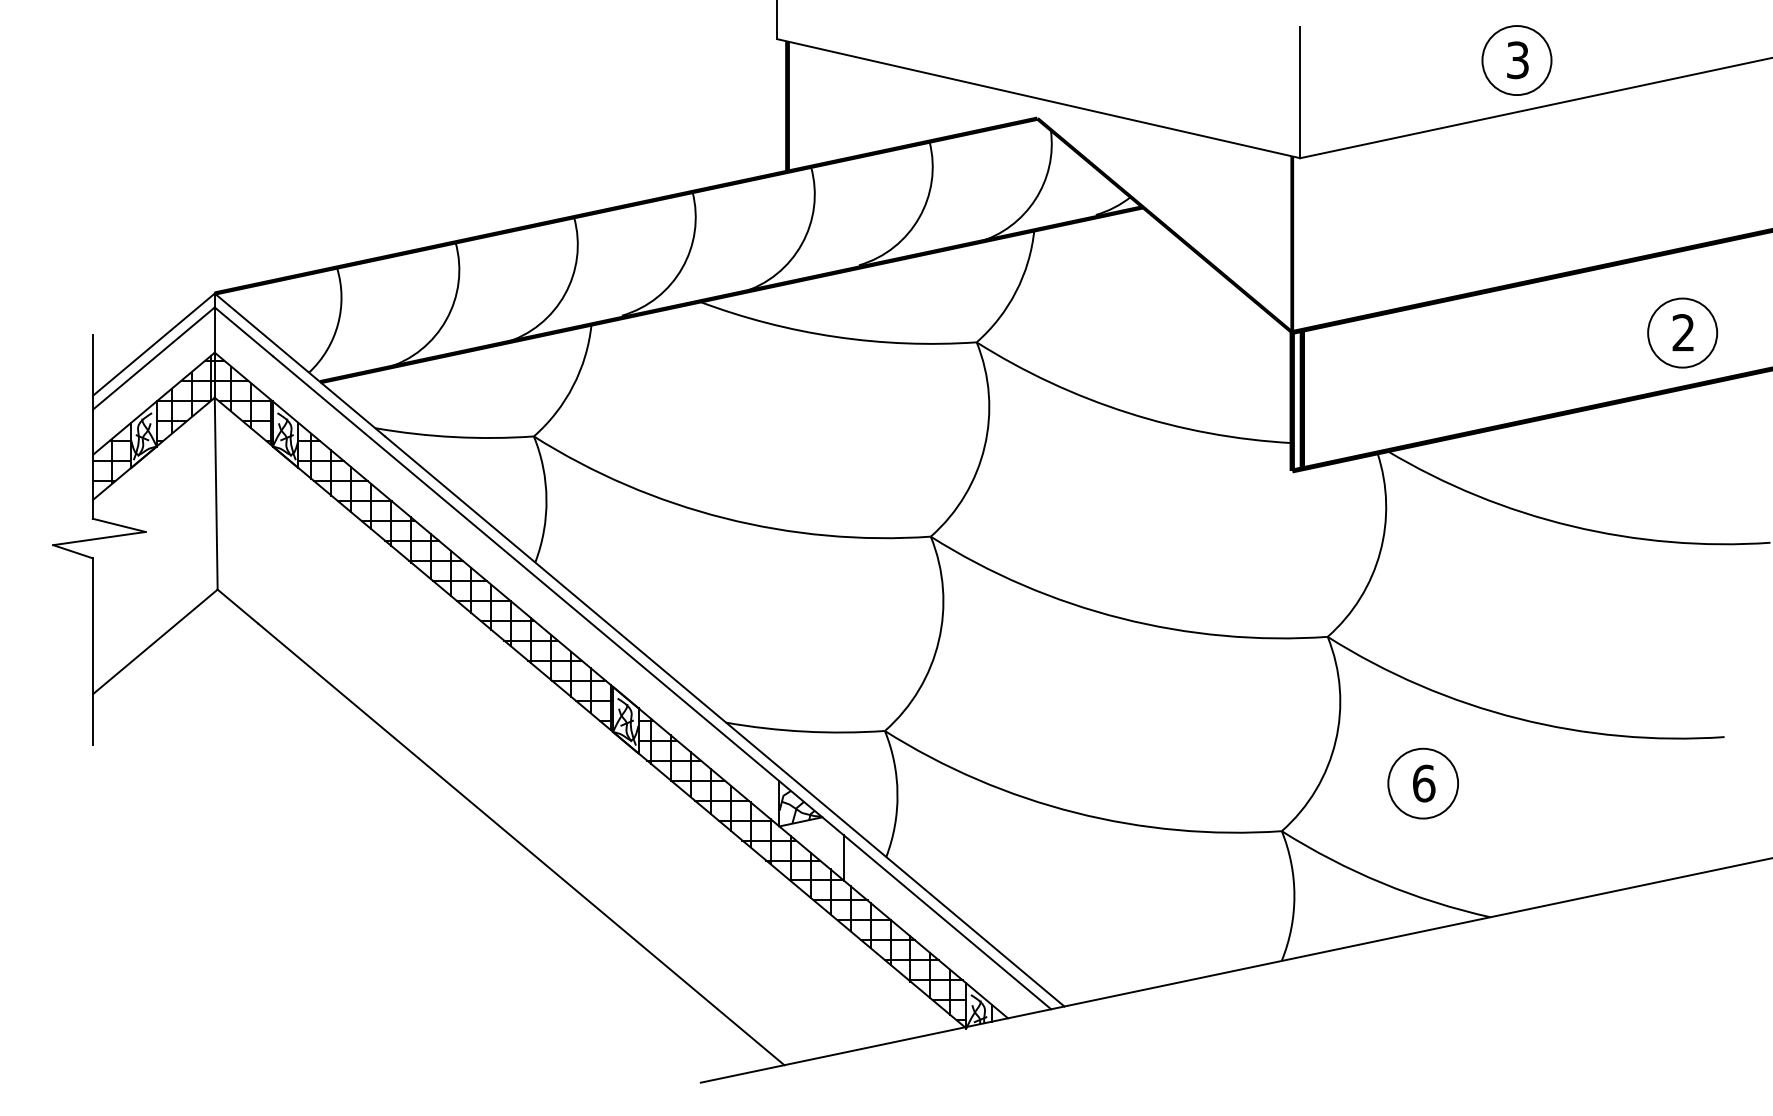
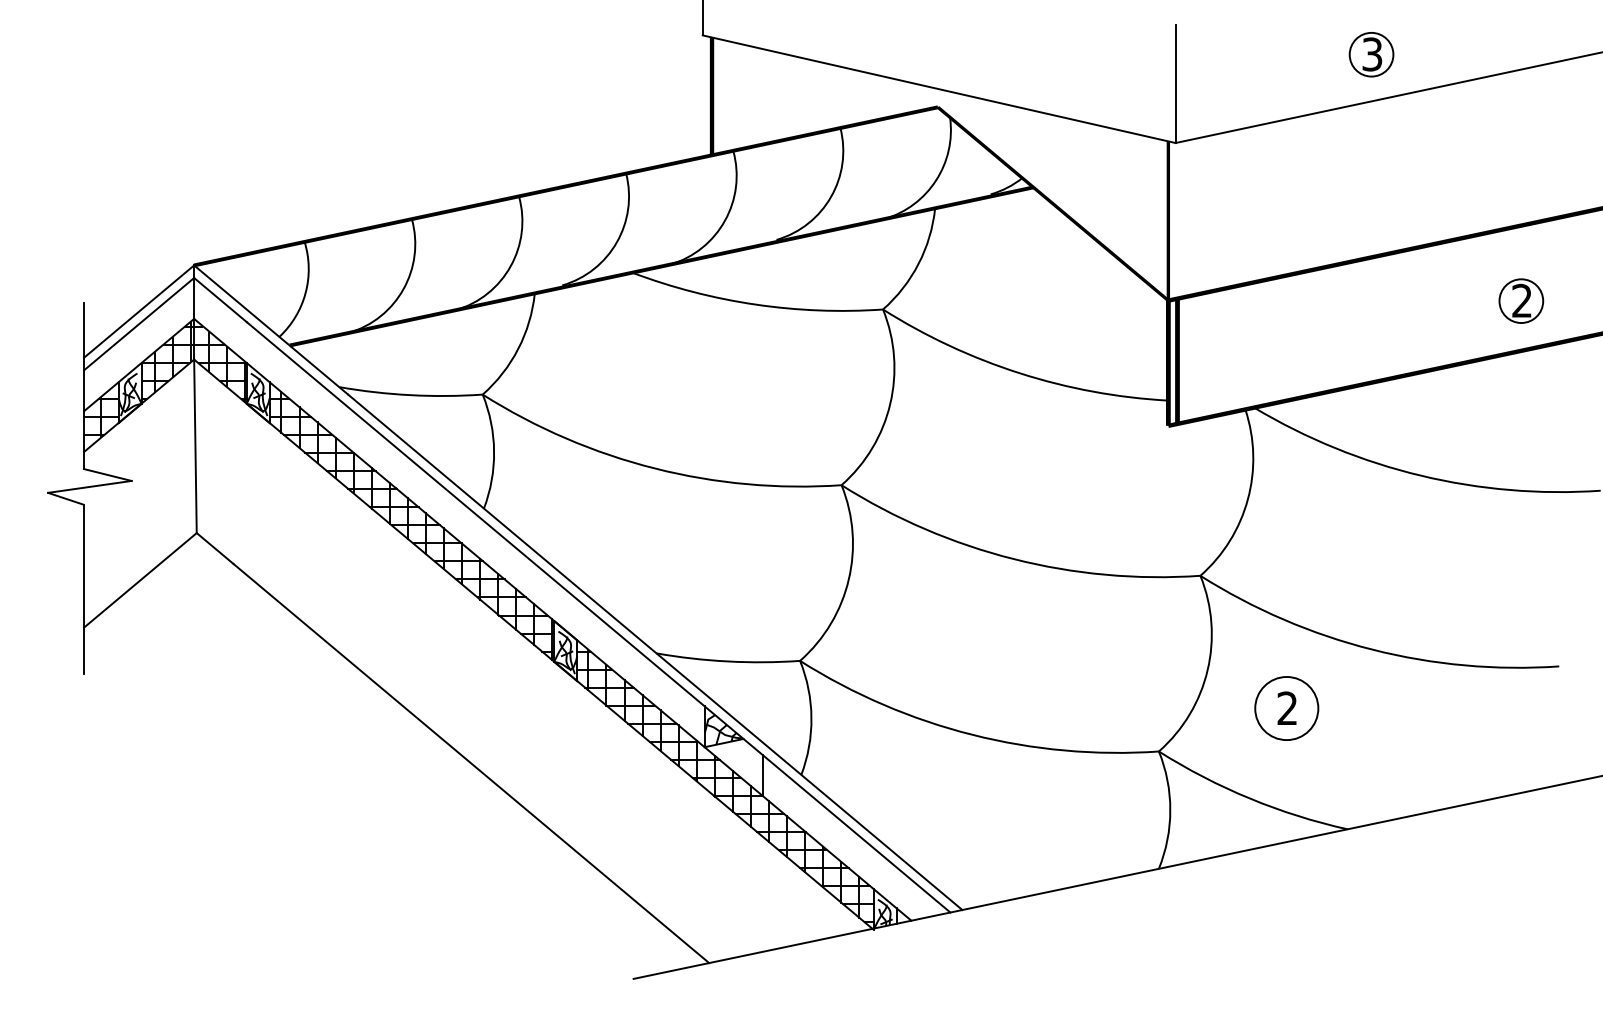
circle: (1516, 60) -> (1371, 54), size x0.7
circle: (1682, 332) -> (1521, 300), size x0.7
text: (1424, 783) -> (1287, 708), 6 -> 2

